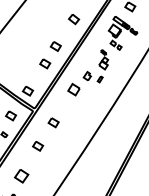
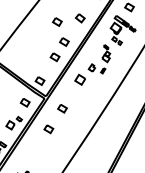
part: (47, 23) -> (57, 21), added
part: (21, 176) -> (34, 155), removed

